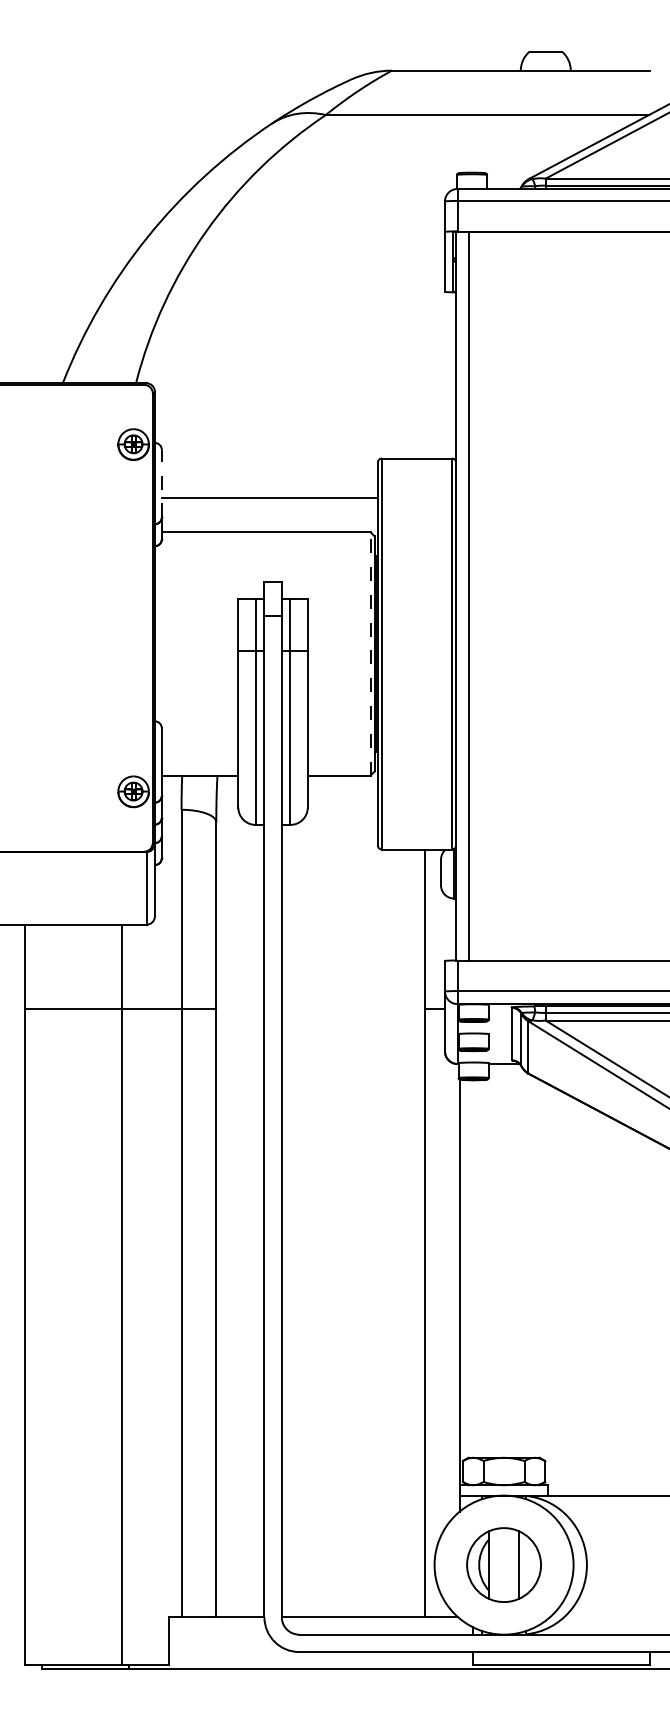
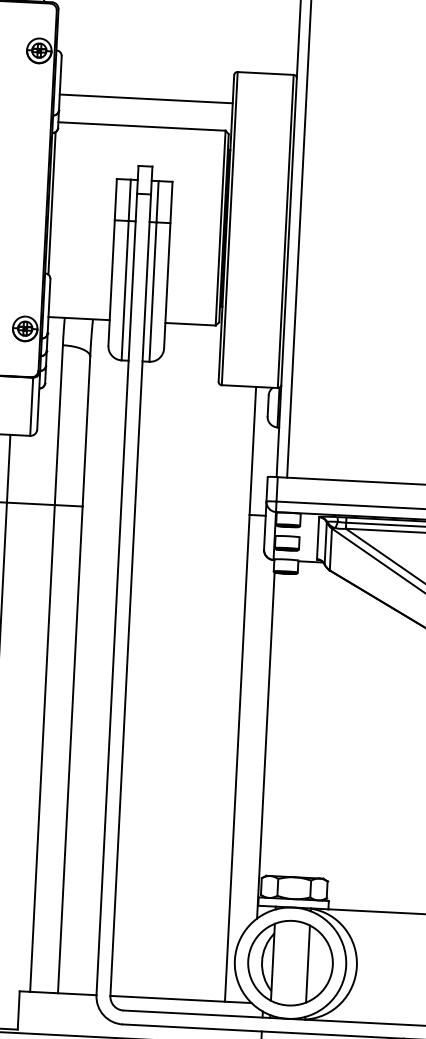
line: (161, 483) -> (60, 83), dashed -> solid
line: (159, 633) -> (52, 203), added
line: (370, 653) -> (220, 227), dashed -> solid
part: (503, 1564) -> (290, 962), size x1.43

